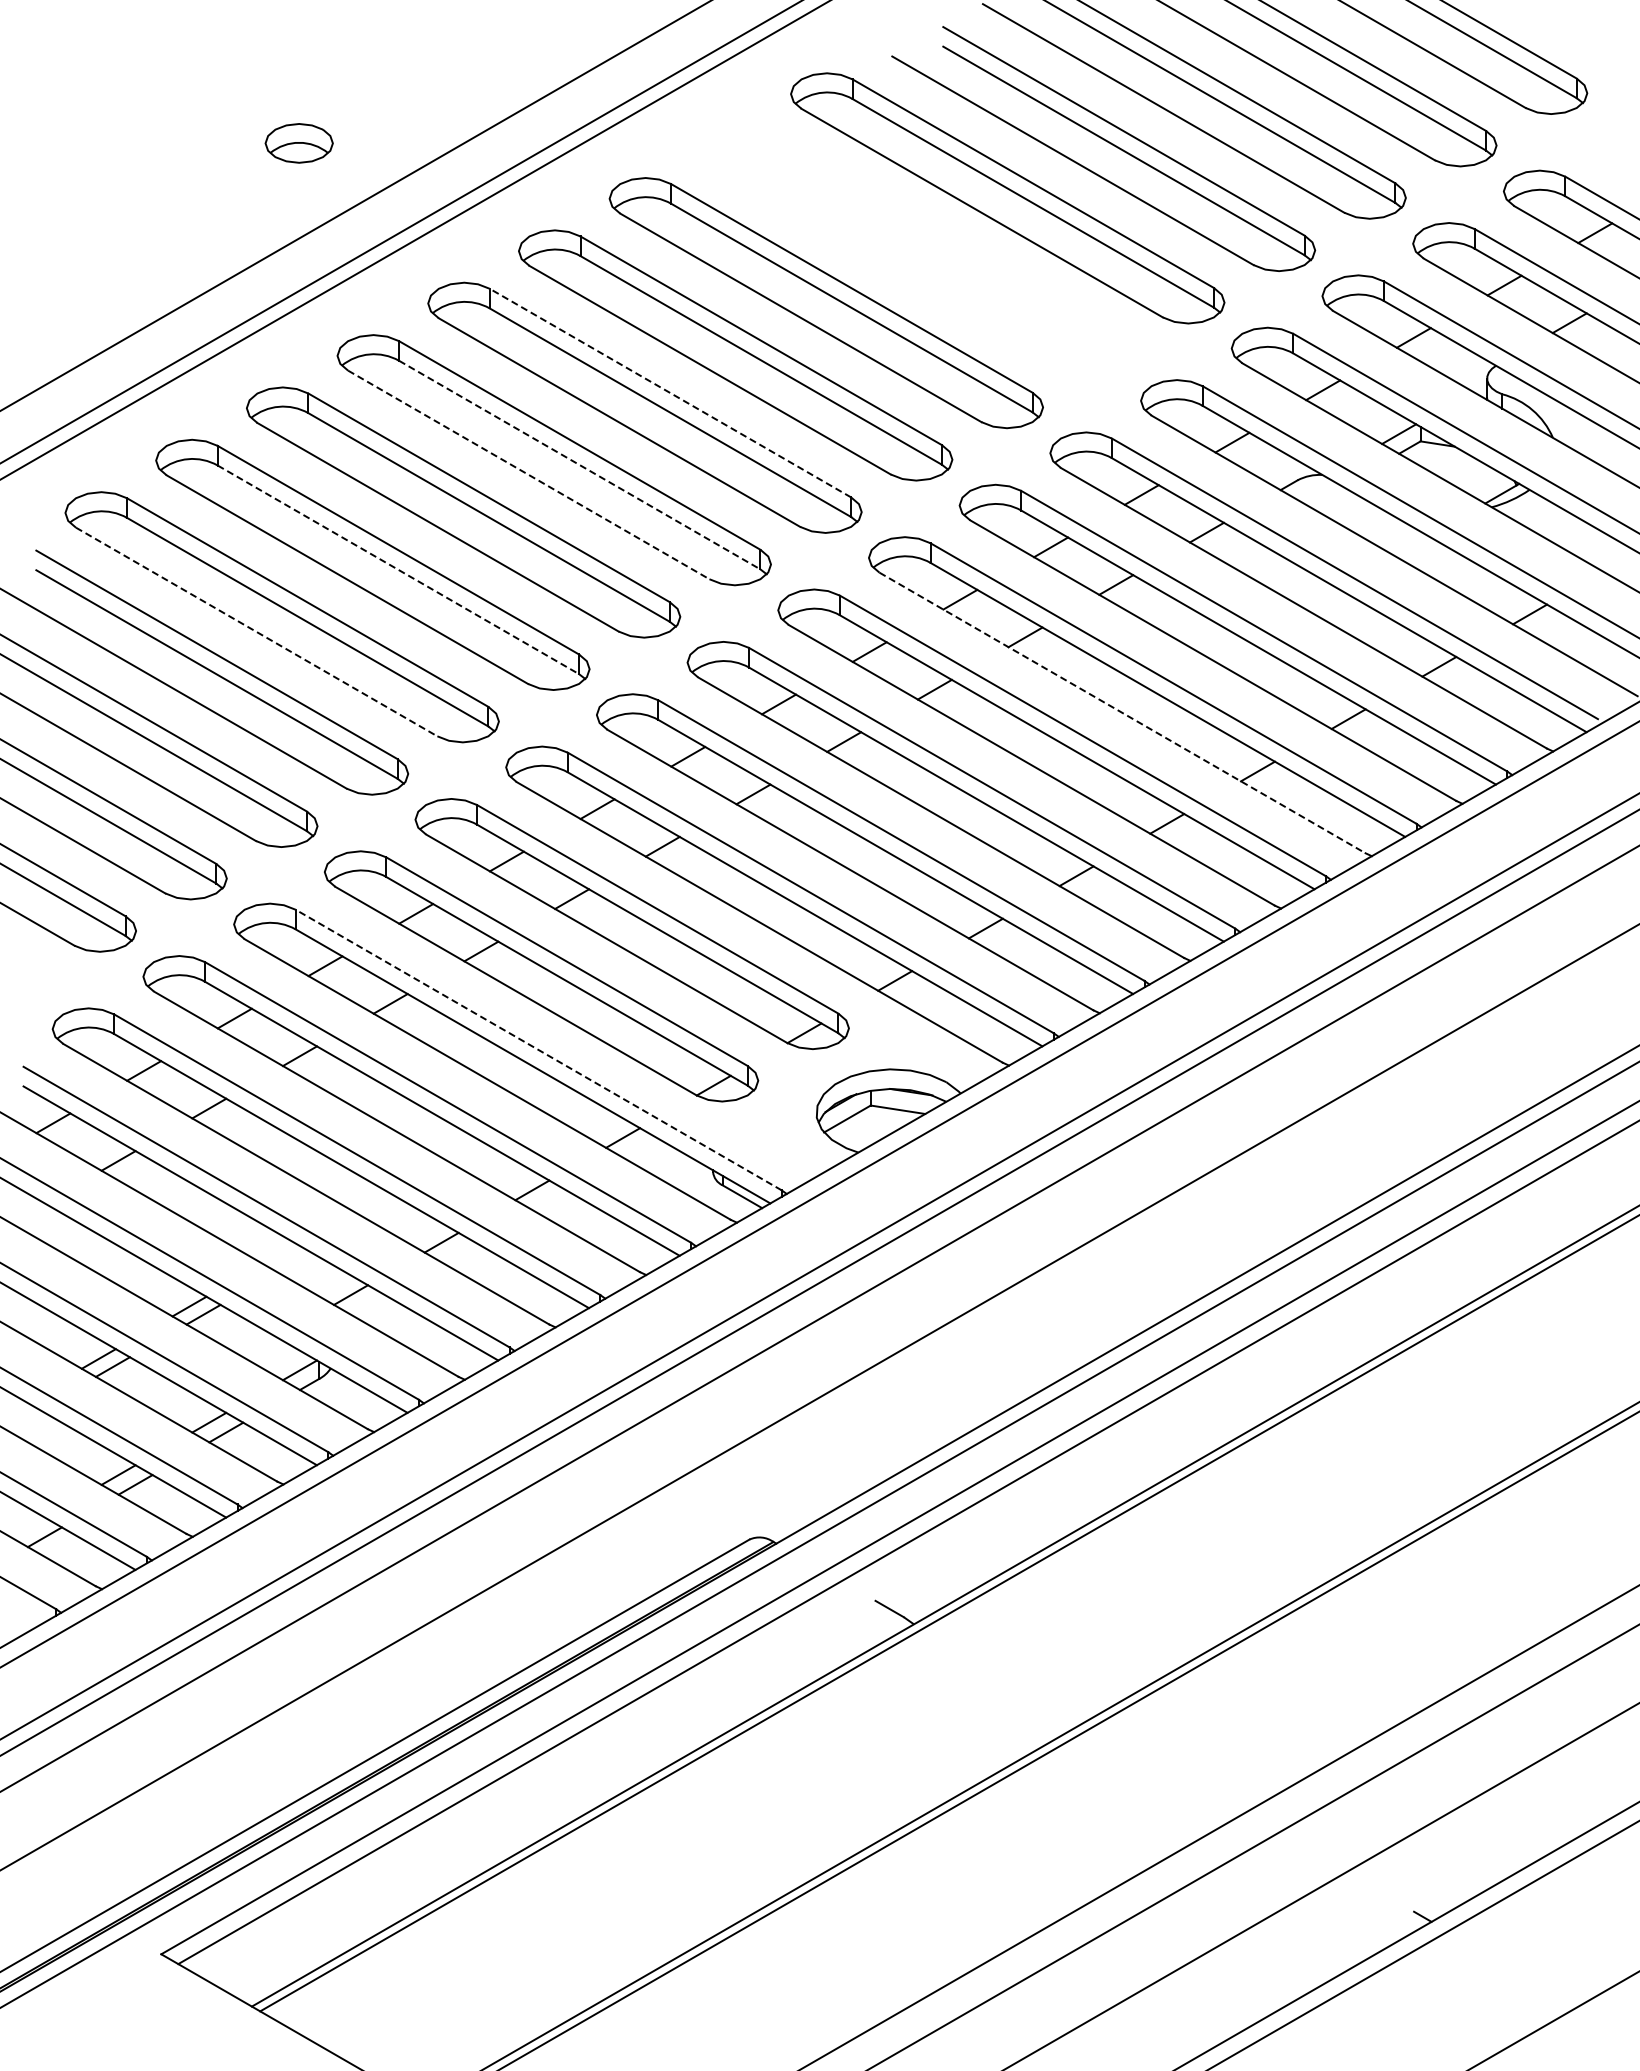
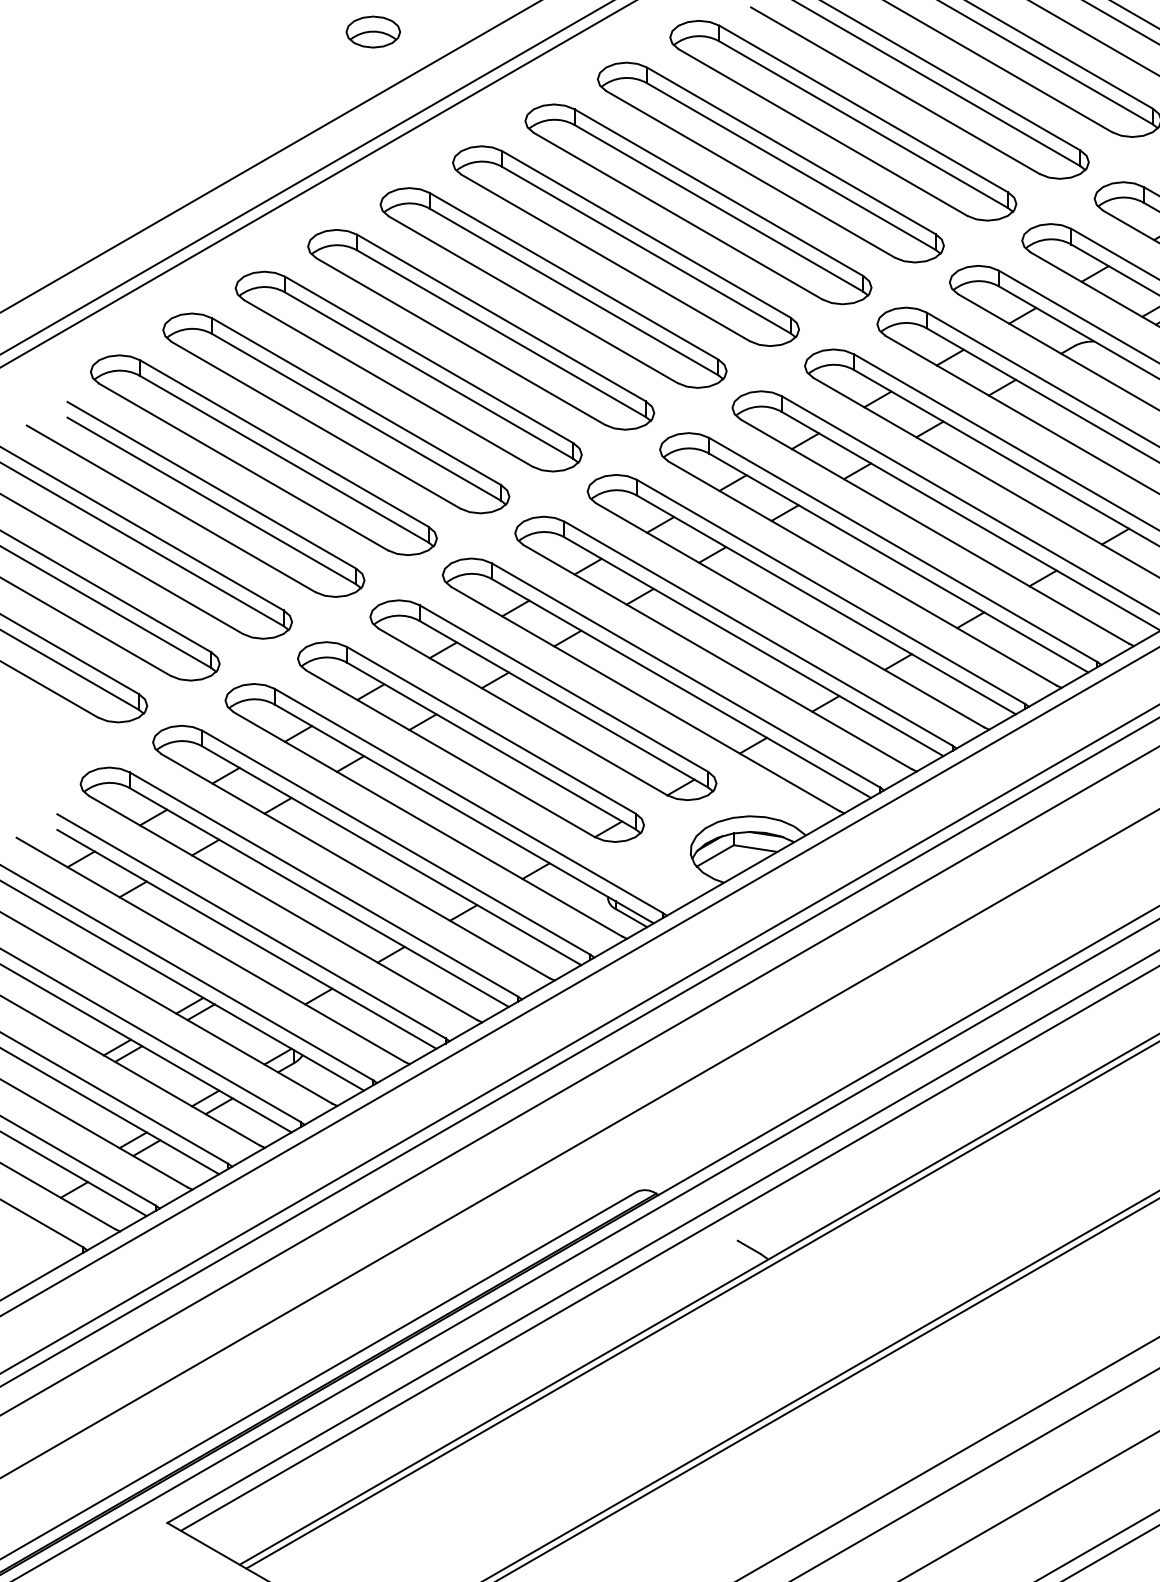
part: (298, 143) -> (372, 32), moved
part: (916, 250) -> (770, 162), added
line: (670, 393) -> (573, 276), dashed -> solid
line: (579, 465) -> (501, 334), dashed -> solid
line: (528, 474) -> (460, 341), dashed -> solid
line: (398, 569) -> (356, 417), dashed -> solid
line: (256, 632) -> (243, 467), dashed -> solid
line: (1122, 712) -> (934, 531), dashed -> solid
line: (538, 1050) -> (468, 801), dashed -> solid

